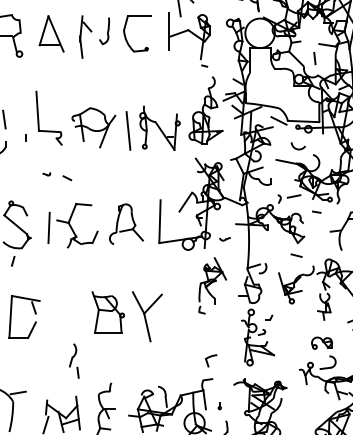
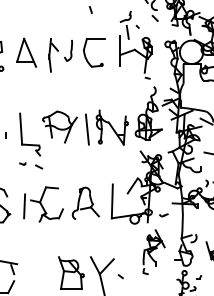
part: (39, 118) -> (22, 134), moved
line: (170, 316) -> (120, 276), added

